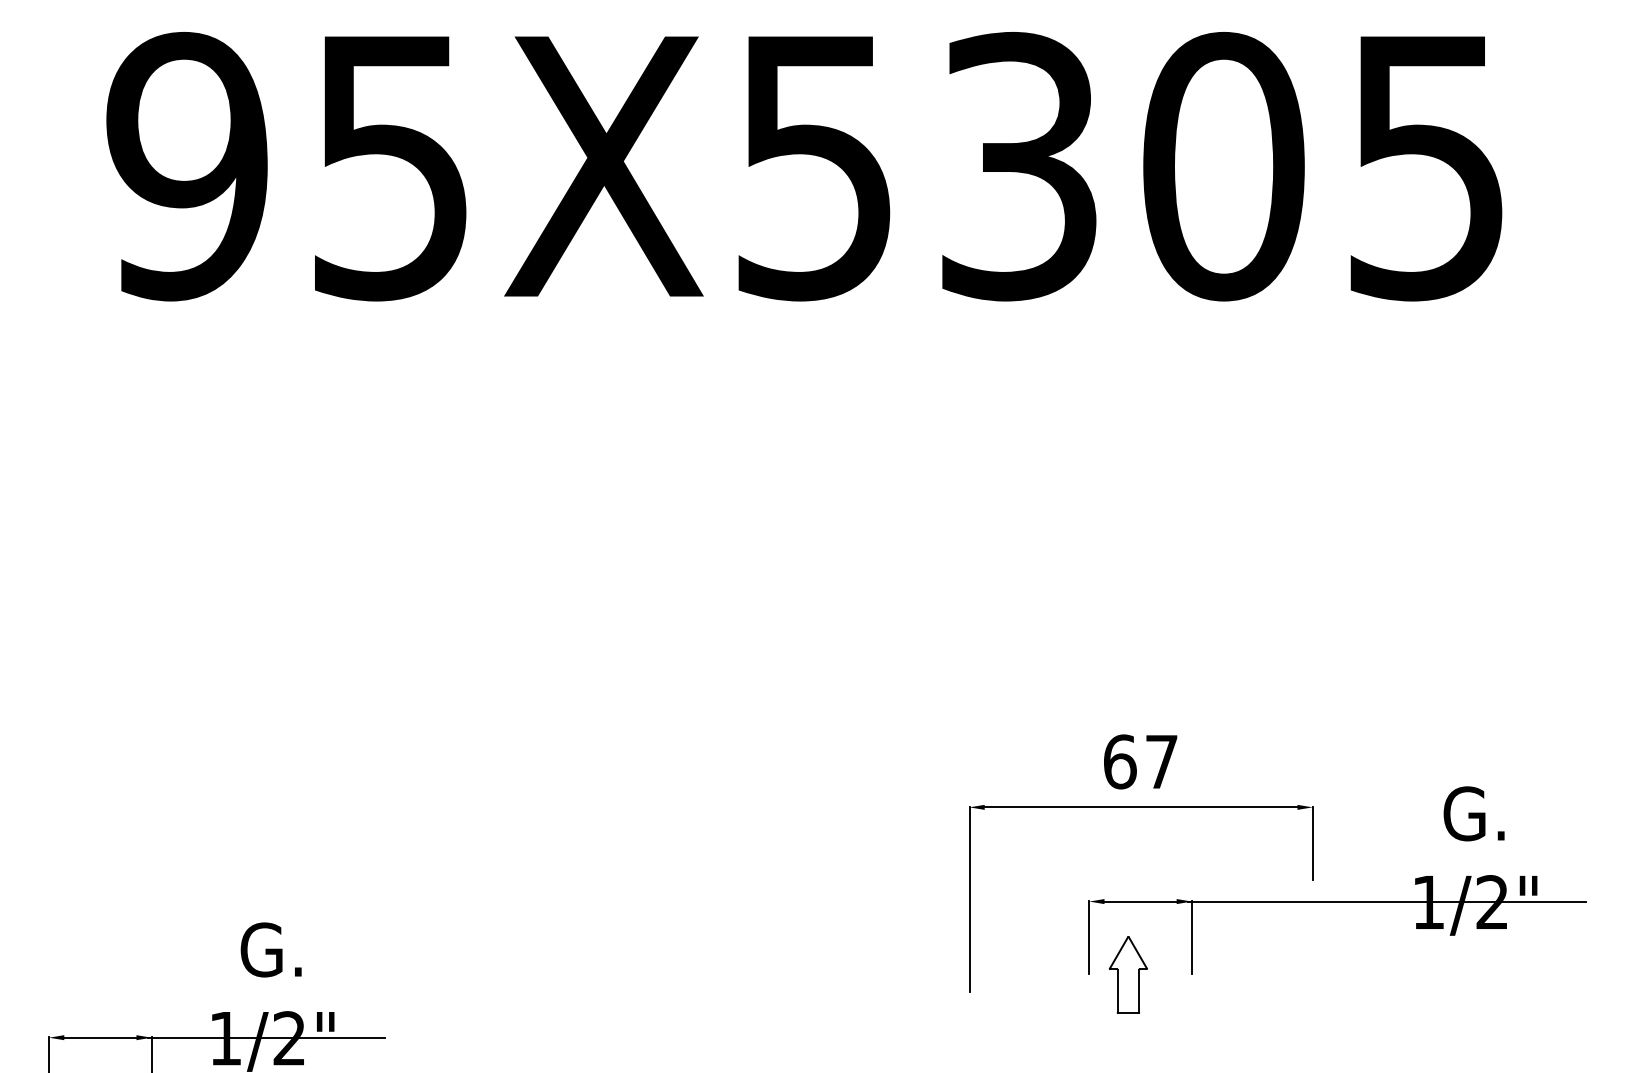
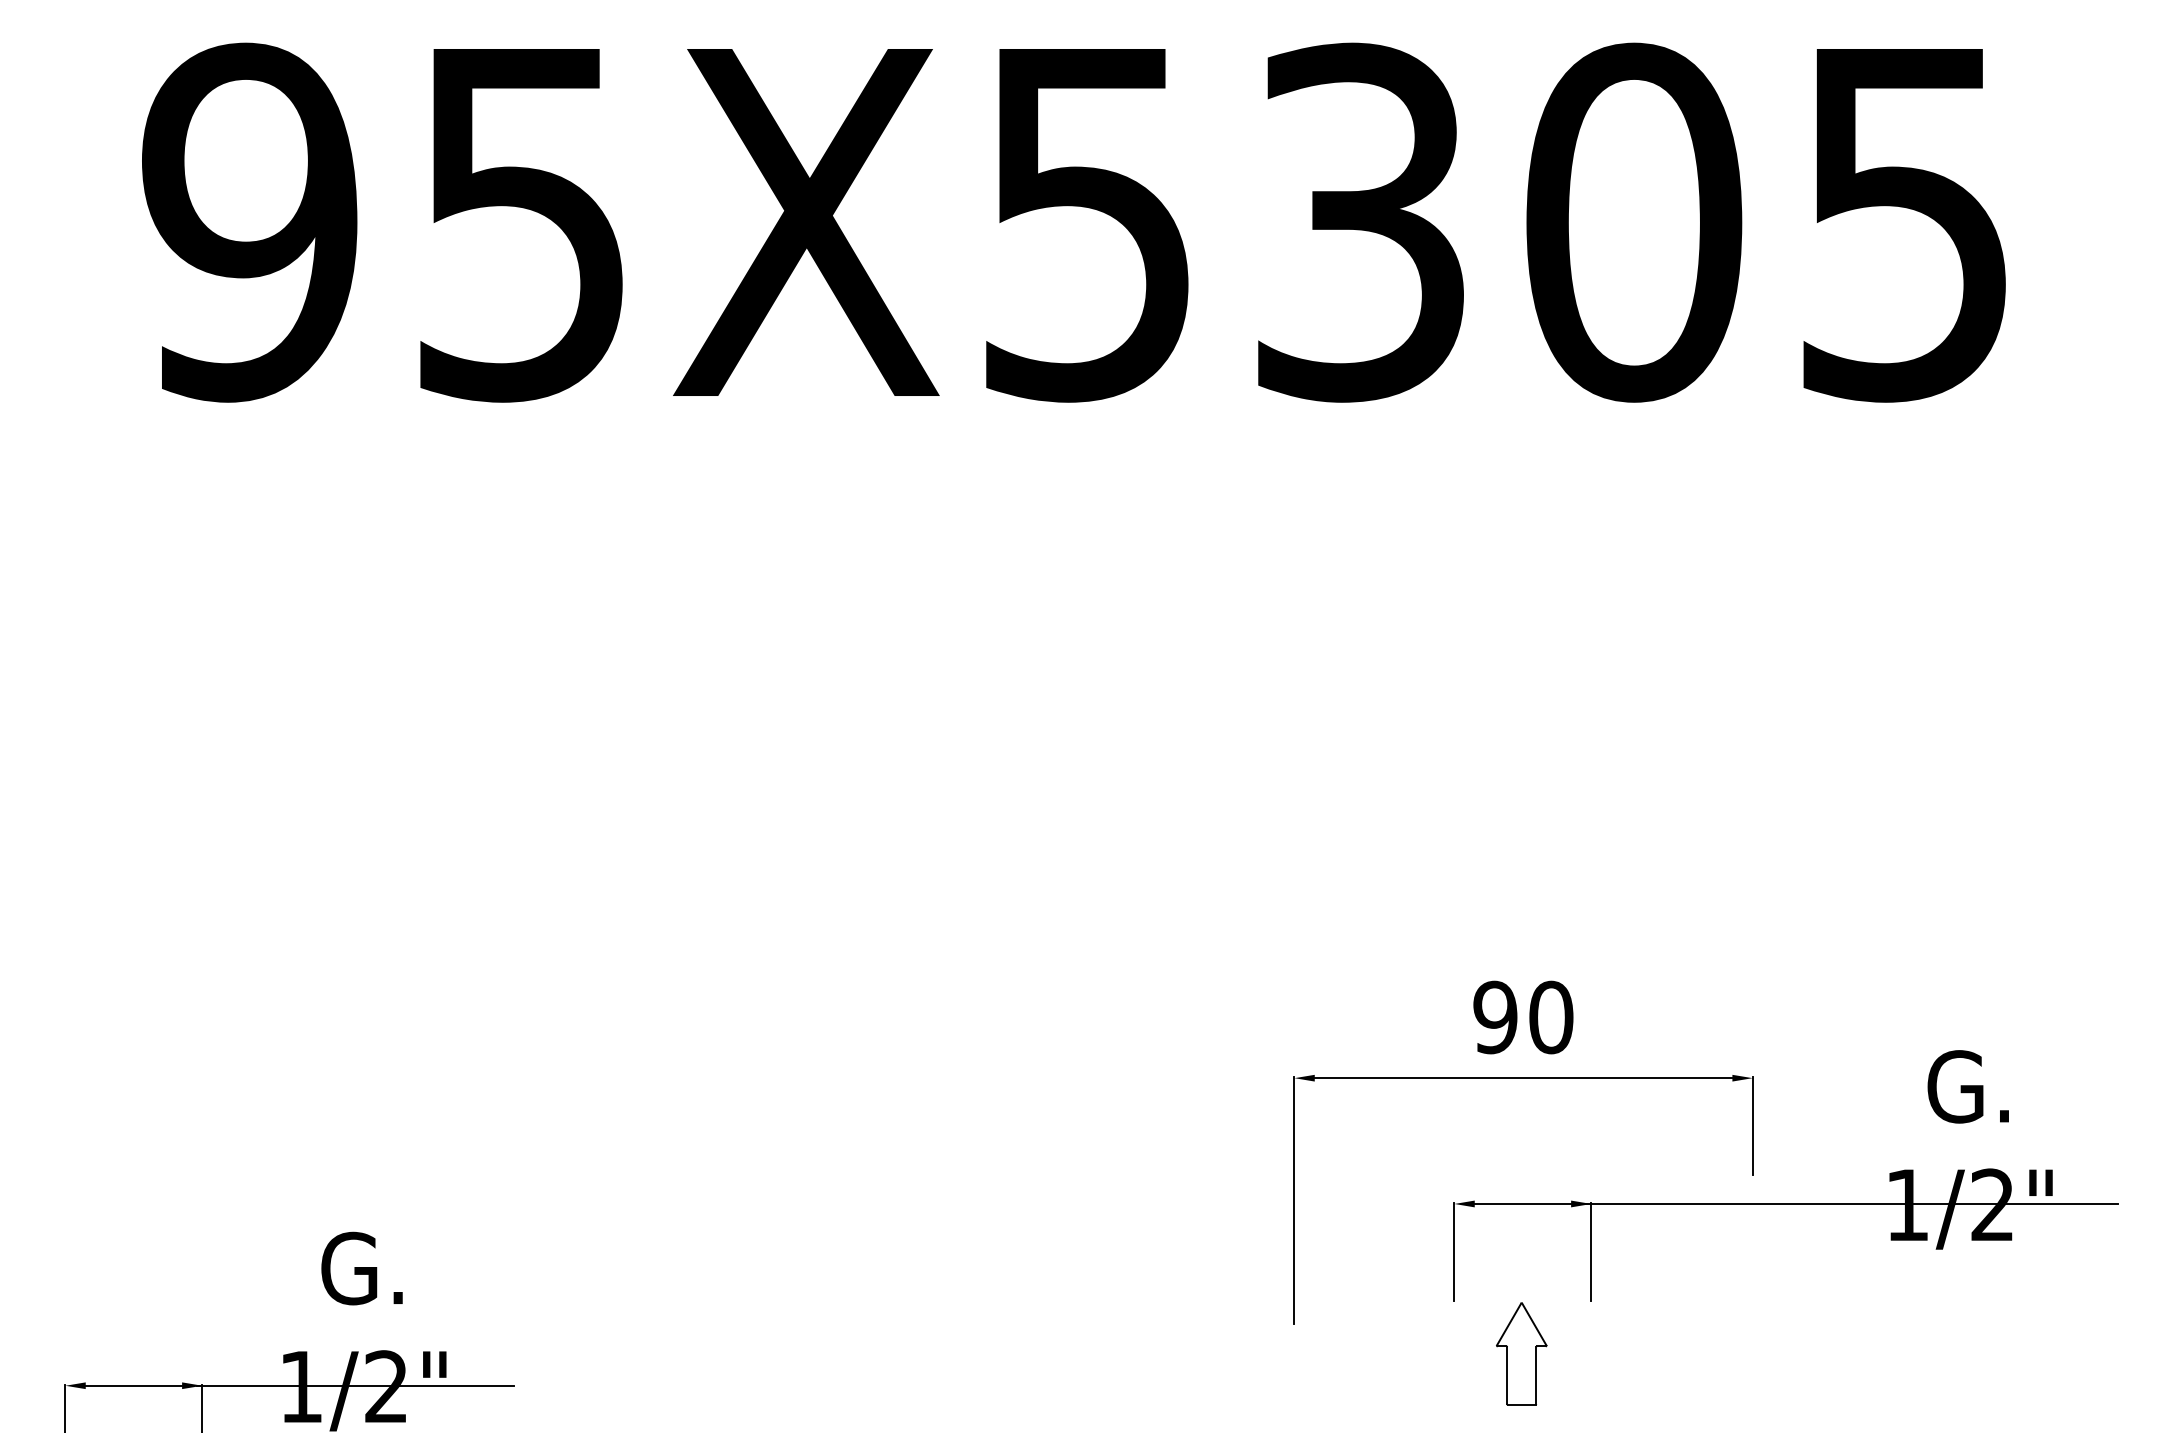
text: (1141, 761) -> (1523, 1017), 67 -> 90
part: (1128, 974) -> (1521, 1353), moved

